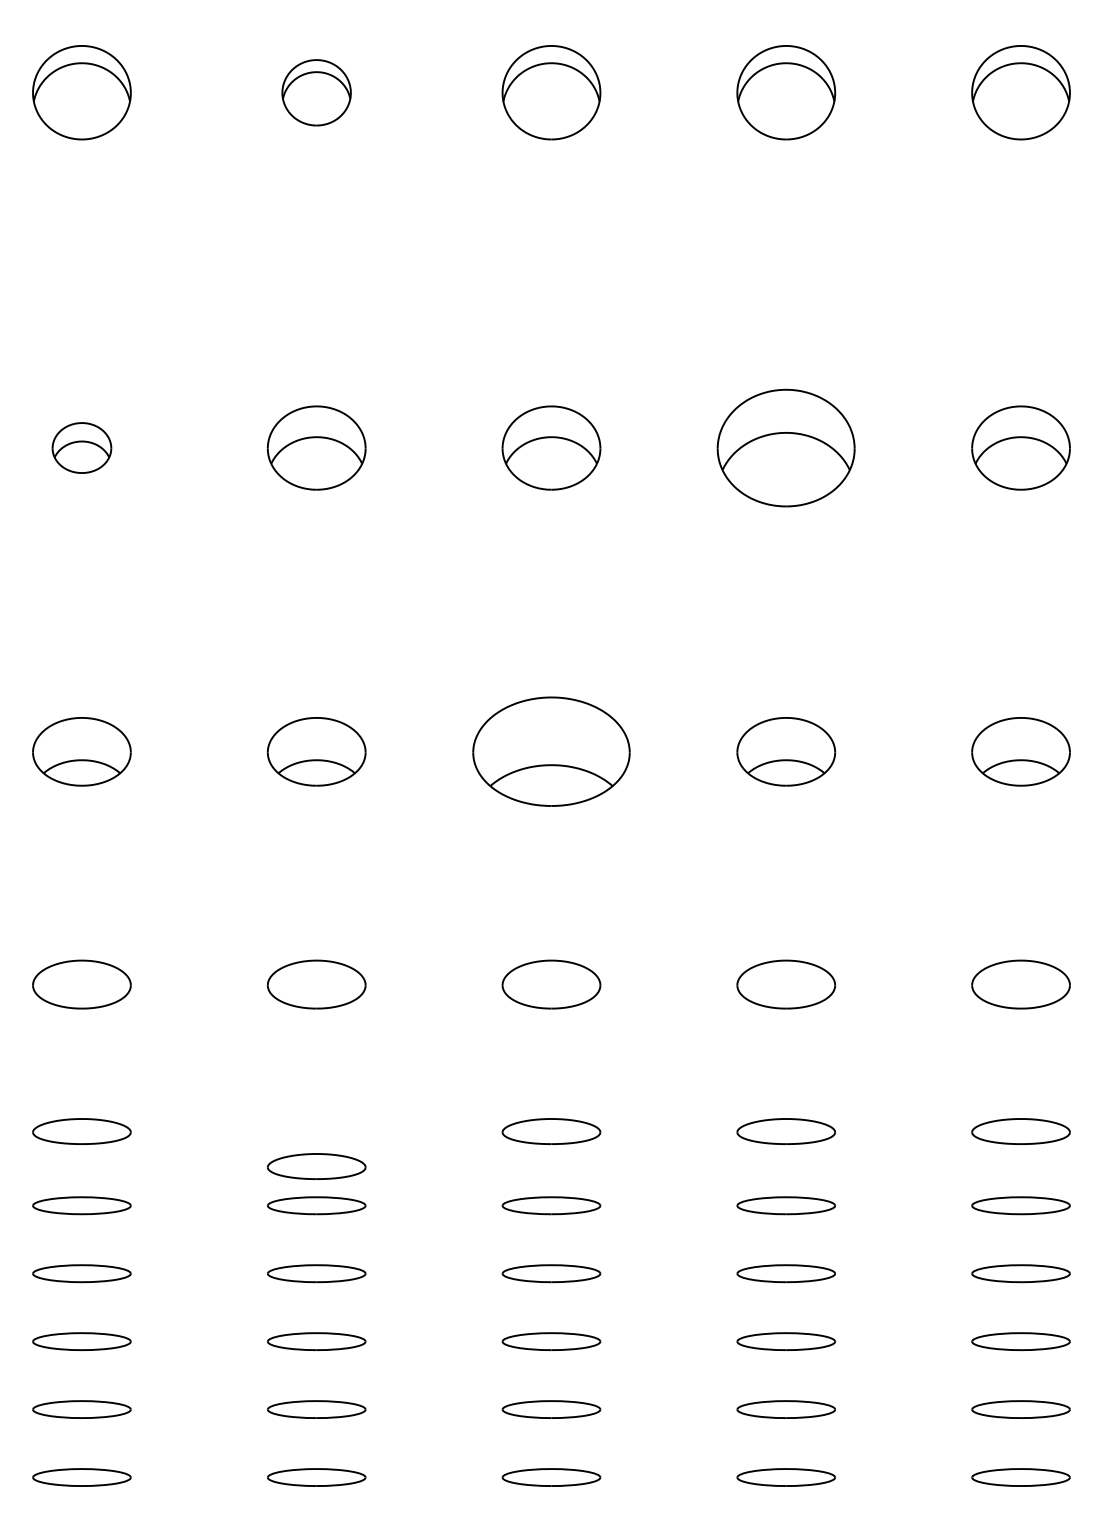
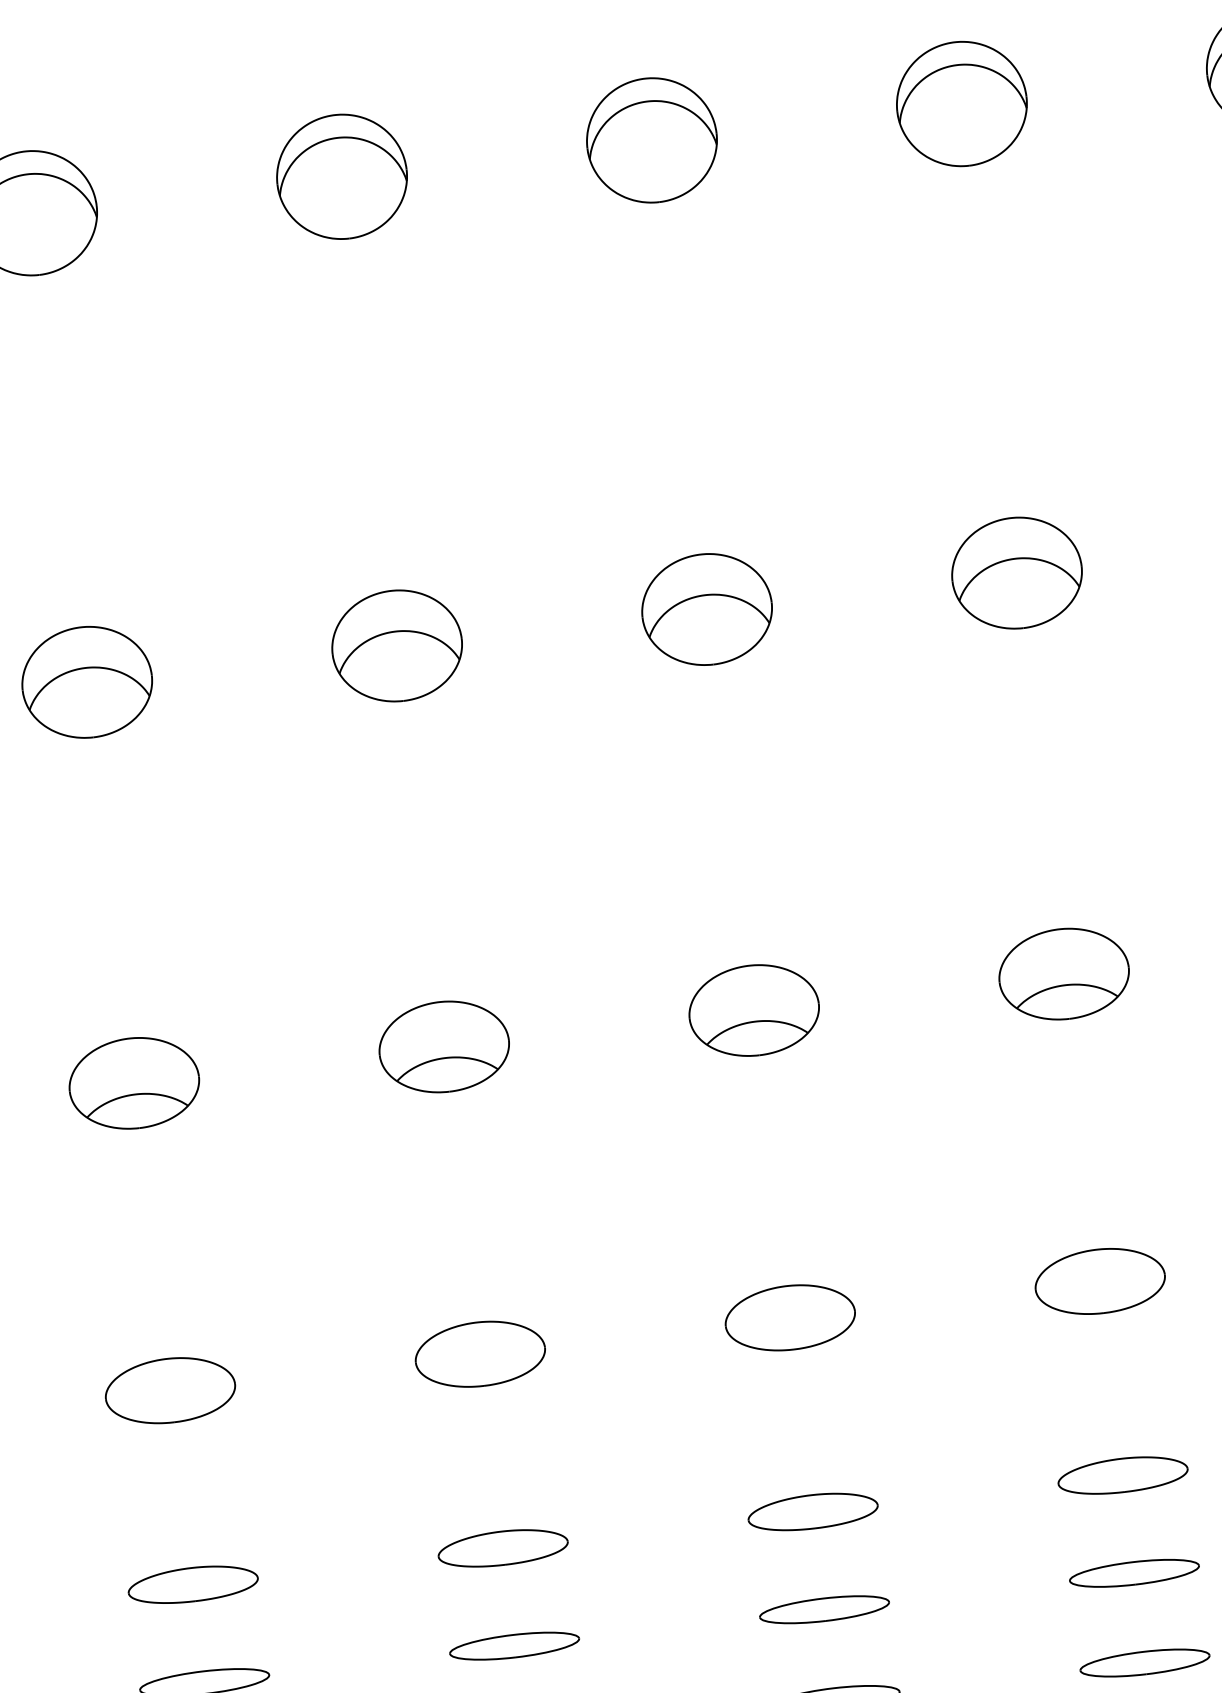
part: (316, 92) -> (341, 176), size x1.43
part: (81, 447) -> (86, 681), size x1.67
part: (786, 447) -> (1017, 572), size x0.71
part: (551, 751) -> (754, 1010), size x0.62
part: (316, 1166) -> (502, 1548), moved

